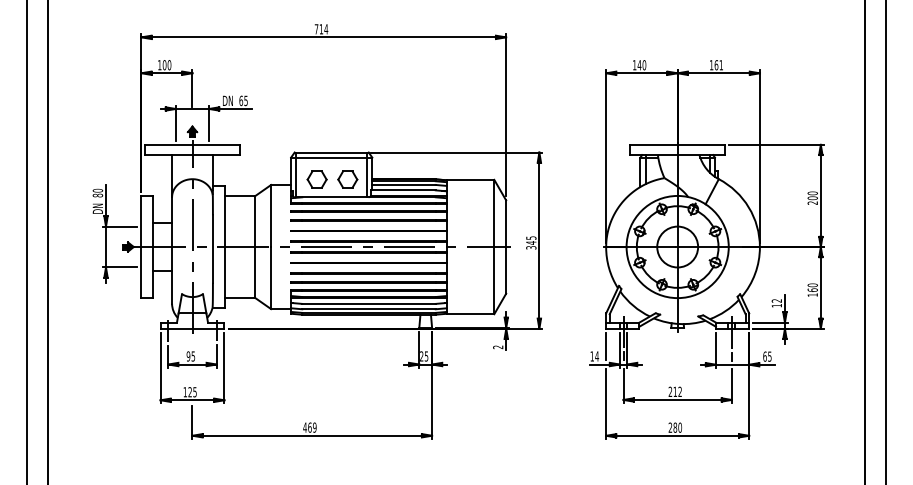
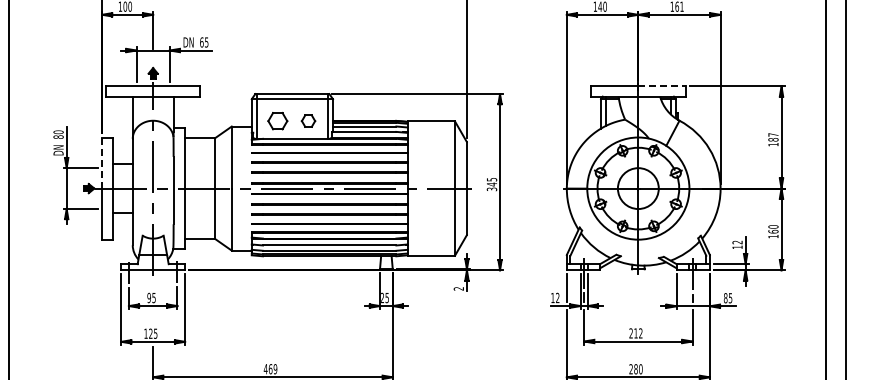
line: (701, 144) -> (662, 86), solid -> dashed
part: (347, 179) -> (308, 121), size x0.7
text: (812, 197) -> (773, 139), 200 -> 187
line: (141, 221) -> (102, 163), solid -> dashed
text: (597, 356) -> (558, 298), 14 -> 12
text: (764, 356) -> (725, 298), 65 -> 85

